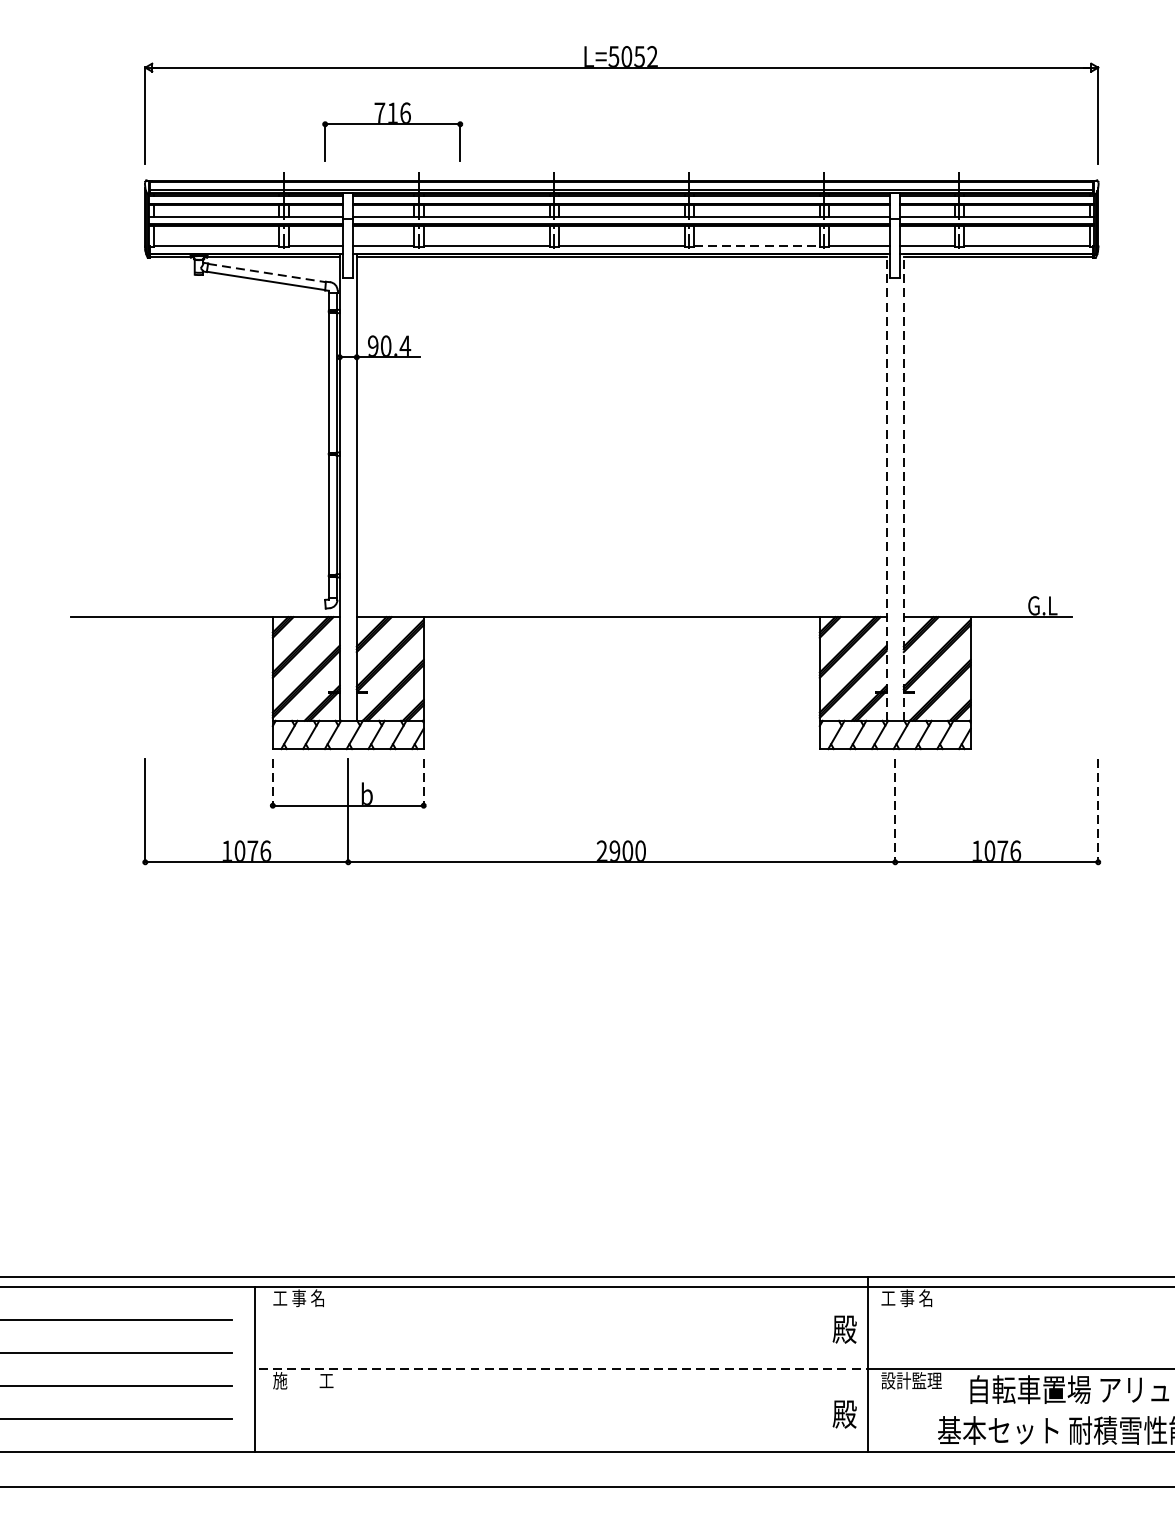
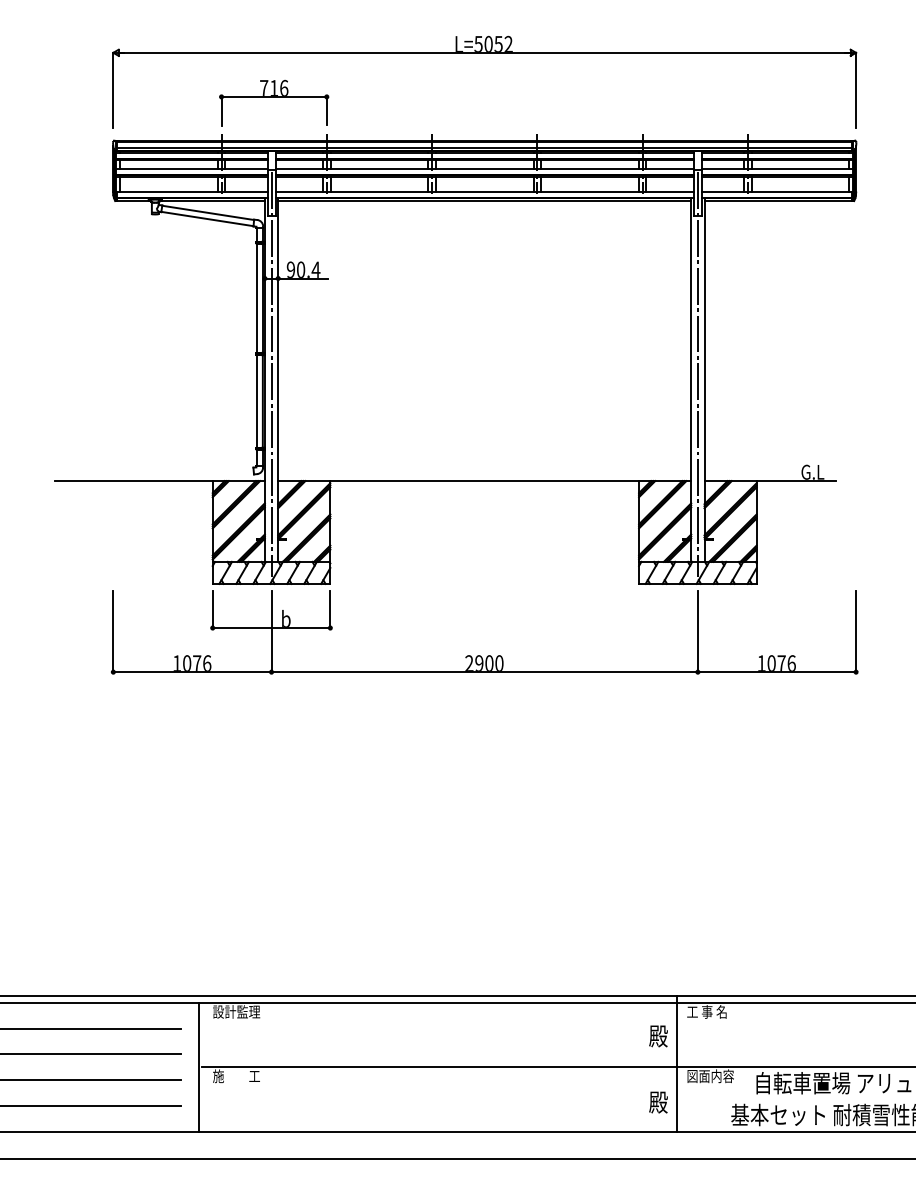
part: (393, 131) -> (274, 102), moved
line: (756, 245) -> (589, 191), dashed -> solid
line: (267, 272) -> (208, 212), dashed -> solid
line: (348, 480) -> (271, 374), added
line: (894, 480) -> (697, 374), added
line: (887, 486) -> (691, 379), dashed -> solid
line: (903, 486) -> (704, 379), dashed -> solid
line: (272, 783) -> (212, 610), dashed -> solid
line: (423, 783) -> (330, 610), dashed -> solid
line: (894, 810) -> (697, 631), dashed -> solid
line: (1098, 810) -> (856, 631), dashed -> solid
text: (303, 1297) -> (236, 1011), 工 事 名 -> 設計監理
line: (563, 1369) -> (439, 1067), dashed -> solid
text: (911, 1381) -> (710, 1076), 設計監理 -> 図面内容

